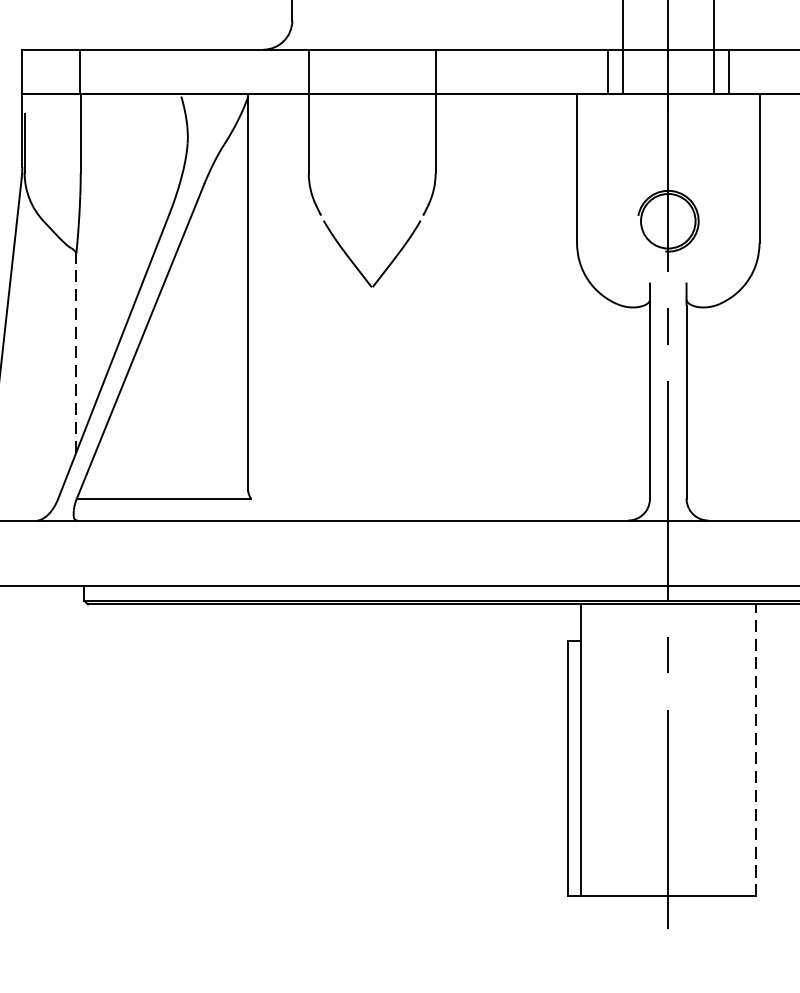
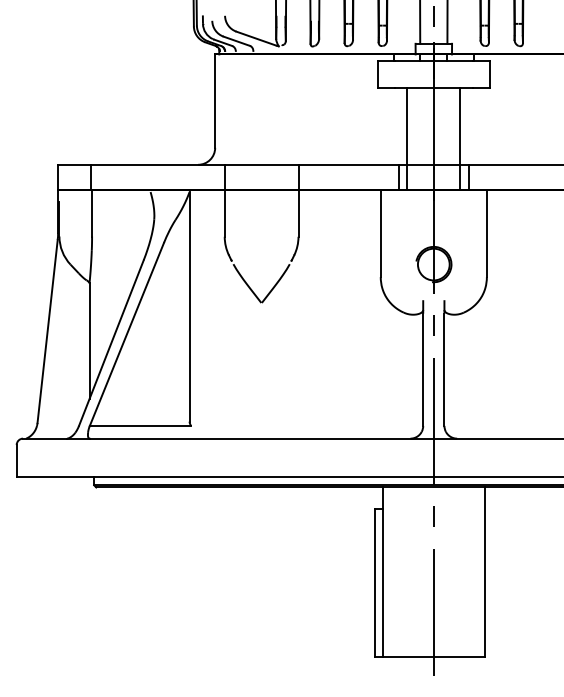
line: (76, 353) -> (89, 341), dashed -> solid
line: (755, 750) -> (484, 572), dashed -> solid

